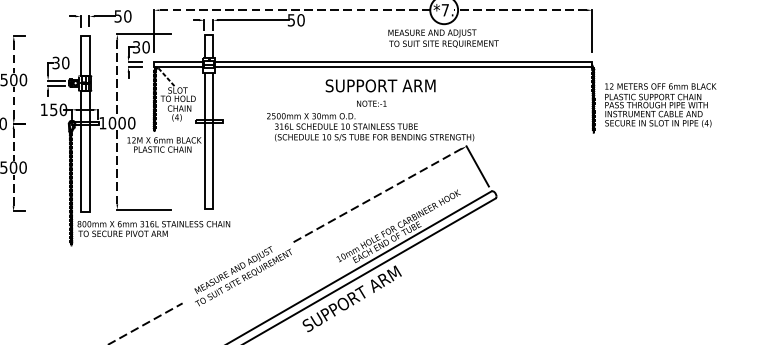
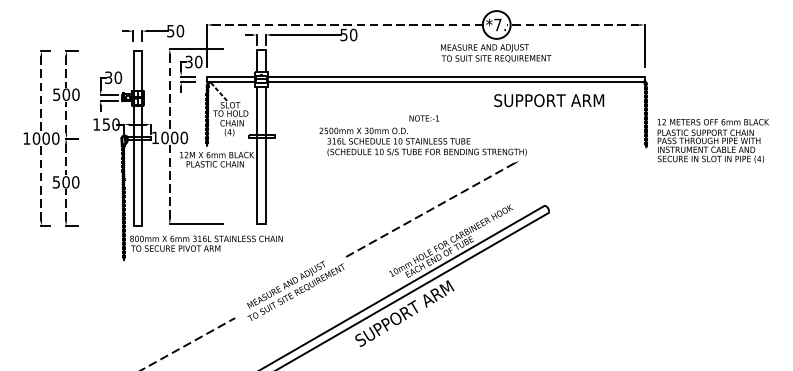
text: (380, 85) -> (549, 100), moved
text: (659, 105) -> (712, 141), moved
line: (477, 166) -> (530, 181), removed

